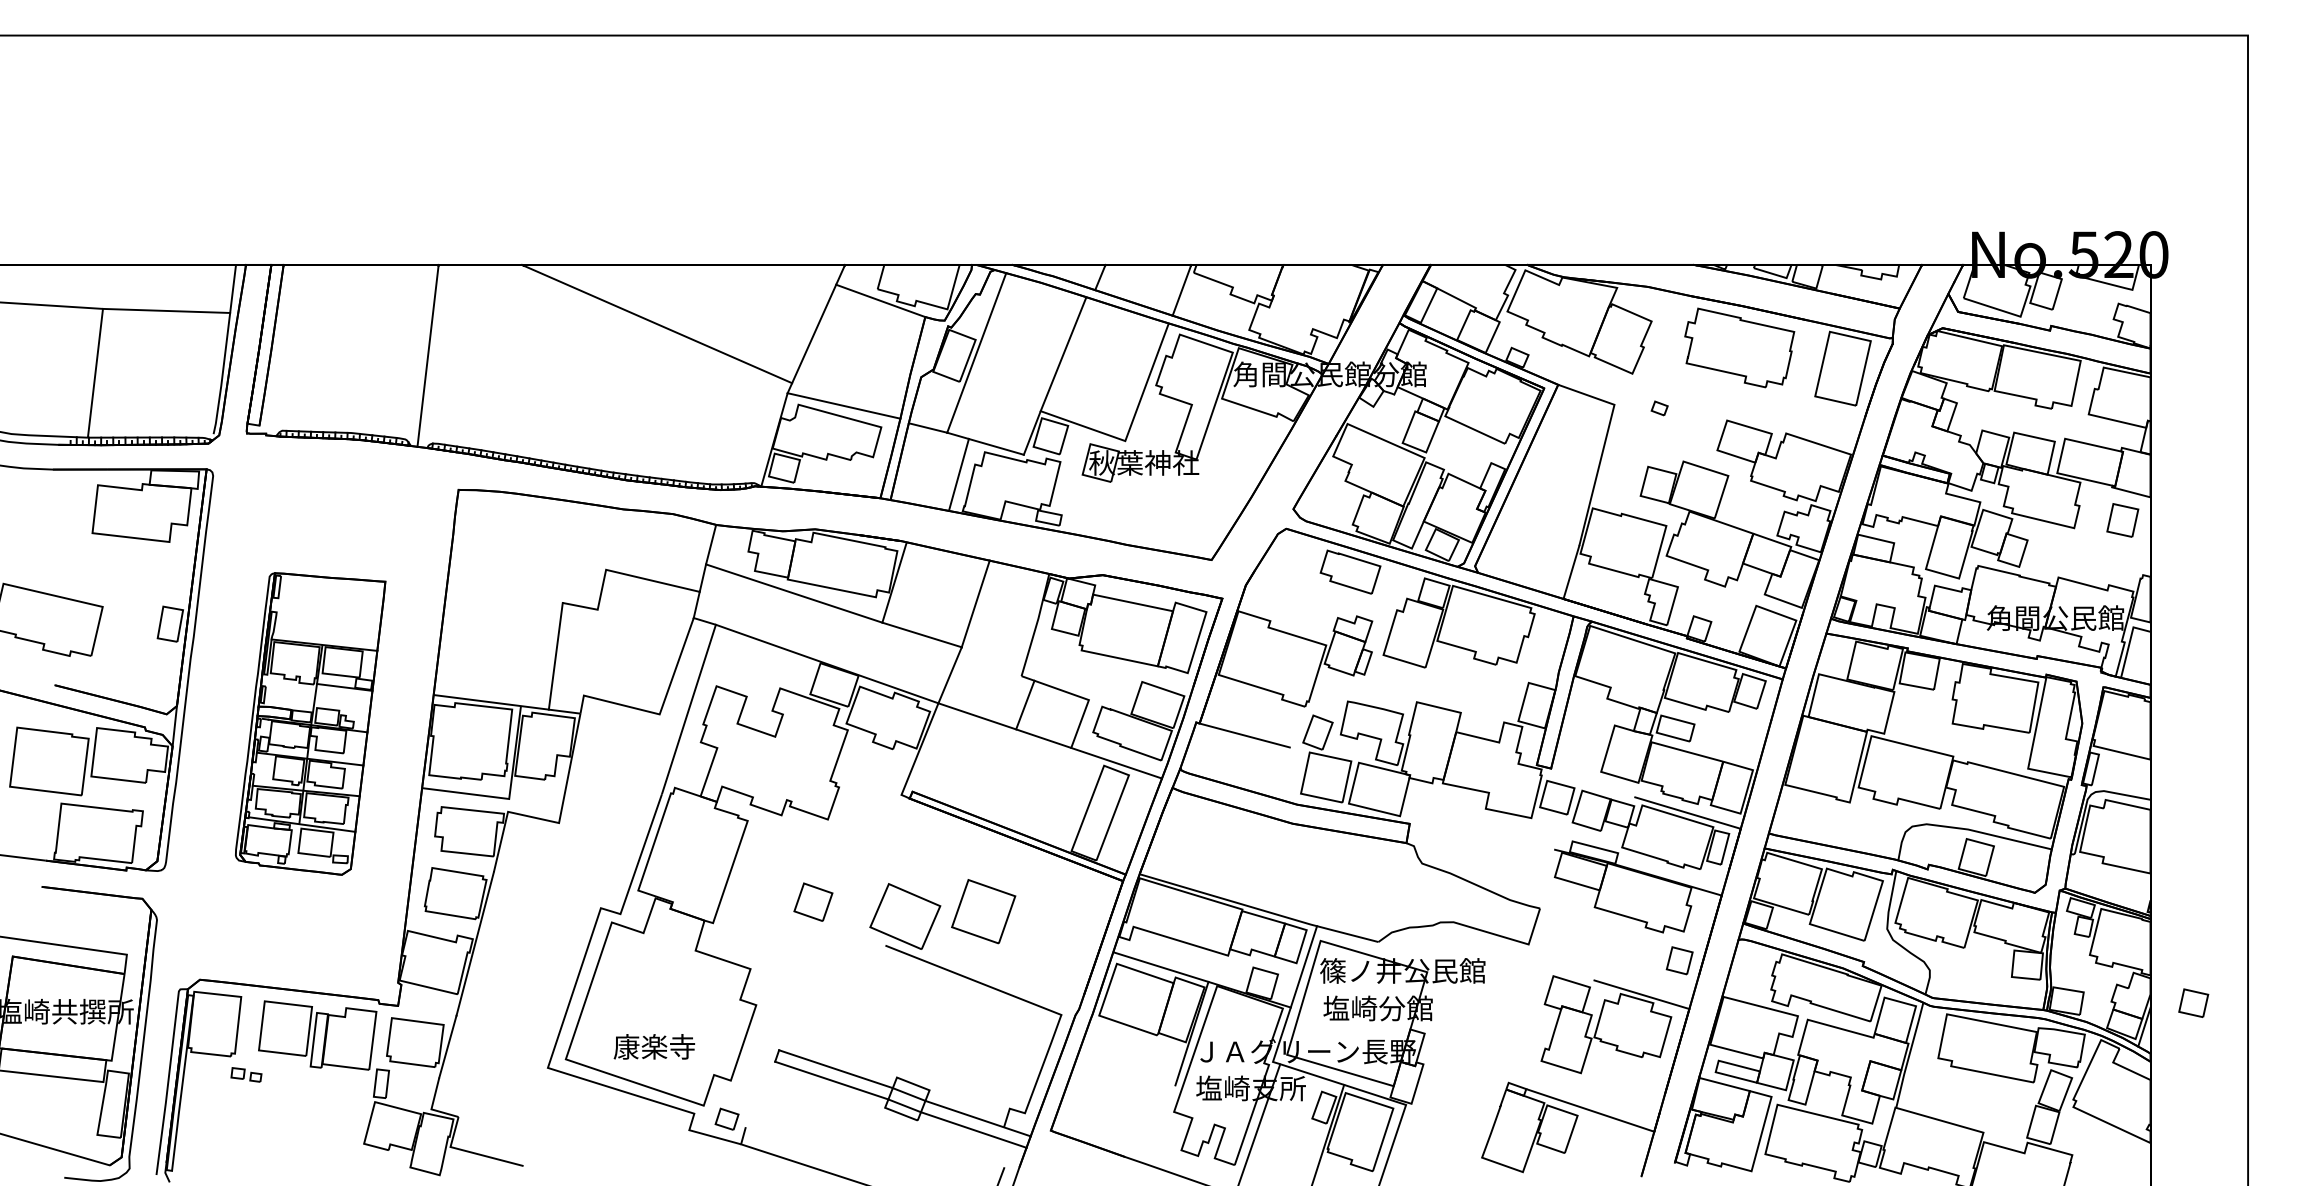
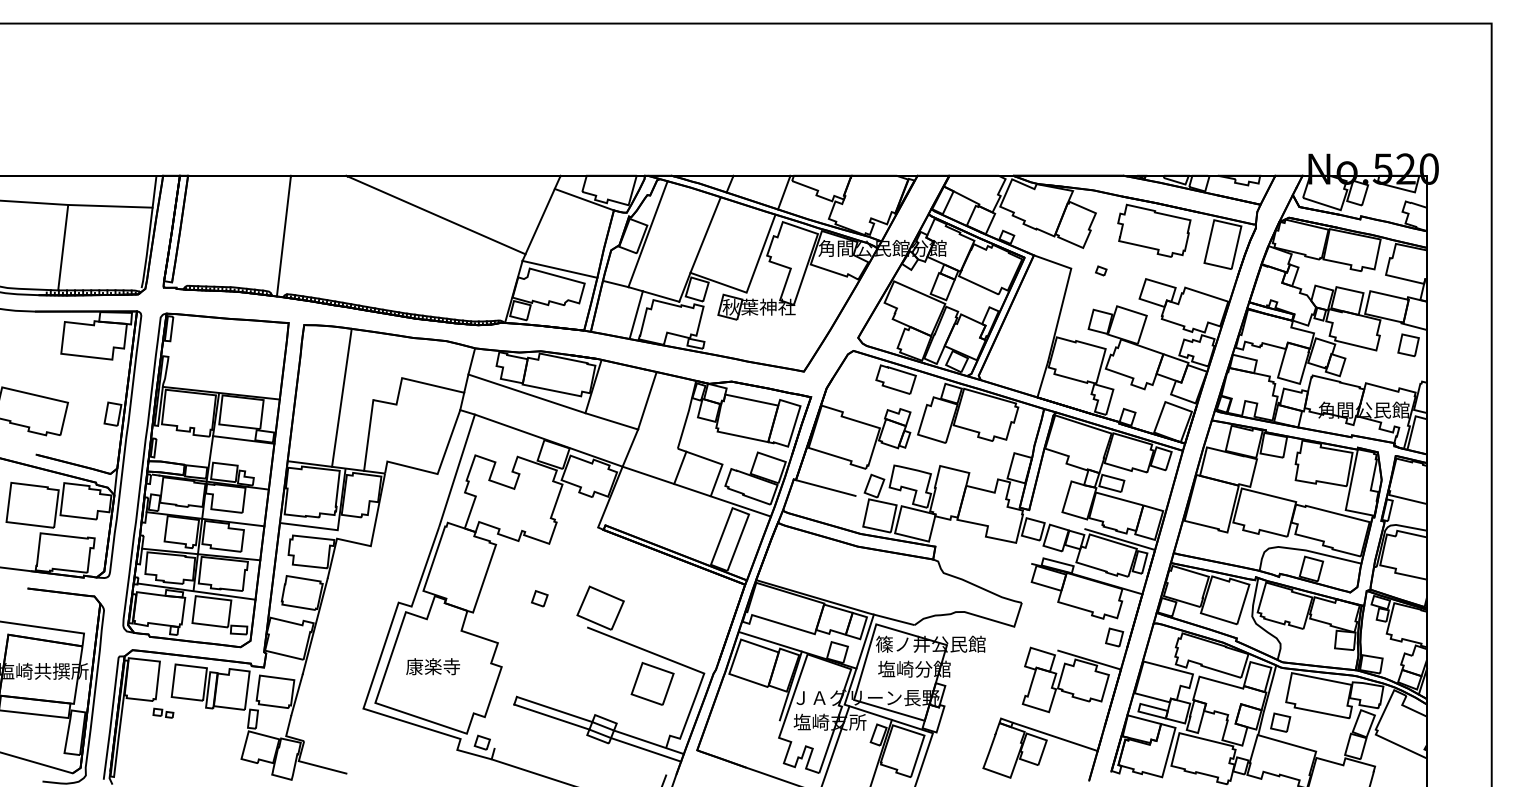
line: (514, 599) -> (341, 397), added
part: (309, 724) -> (205, 480), size x1.67
part: (813, 901) -> (539, 598), size x0.62
part: (983, 910) -> (652, 683), moved
part: (2193, 1002) -> (1280, 722), moved
text: (654, 1046) -> (433, 666), moved

